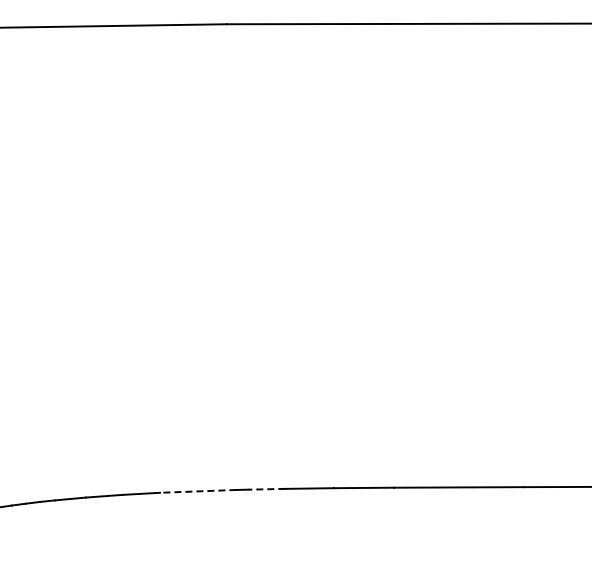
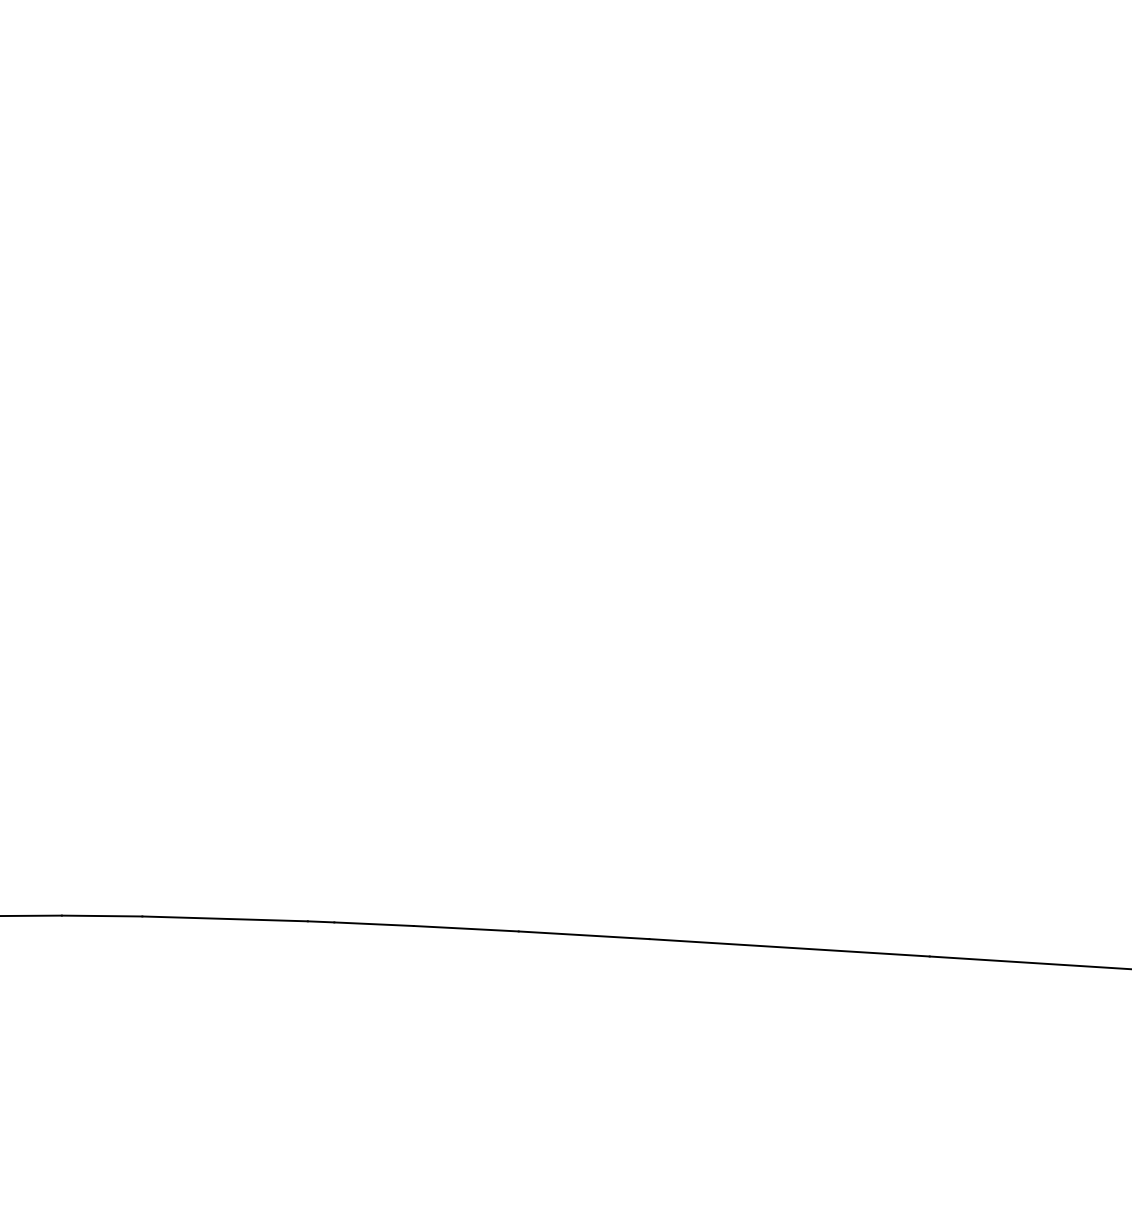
line: (266, 489) -> (373, 924), dashed -> solid
line: (197, 491) -> (223, 919), dashed -> solid

